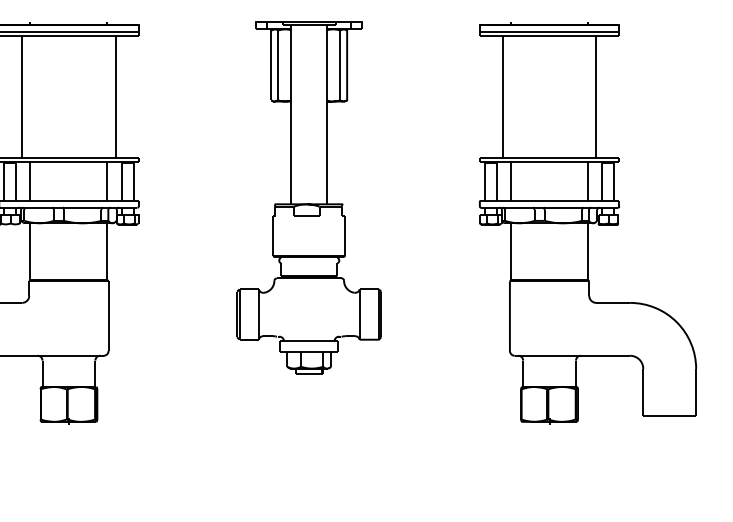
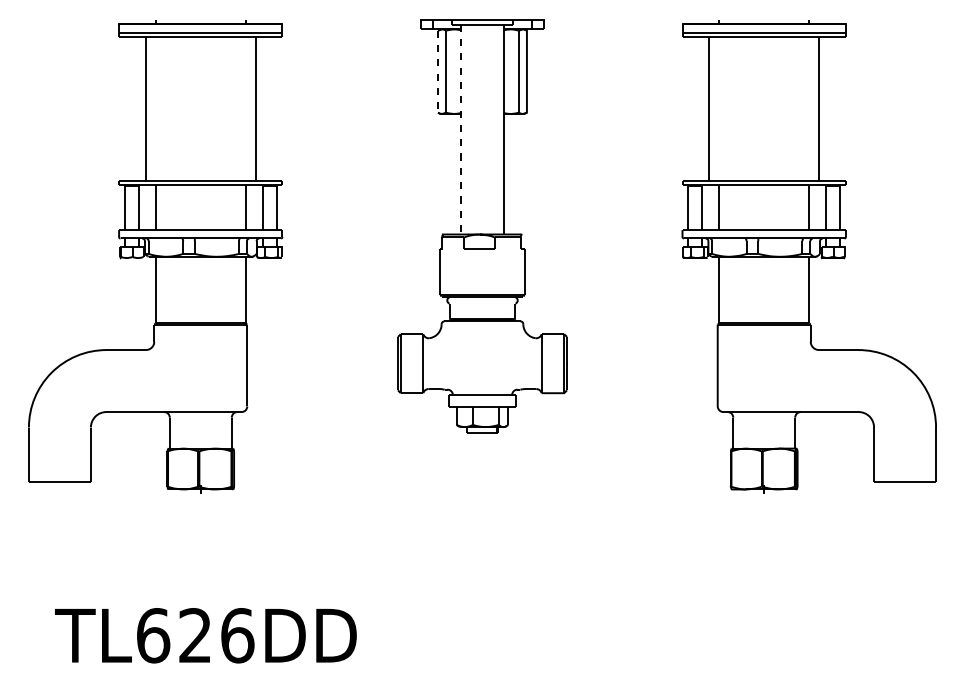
line: (271, 66) -> (438, 72), solid -> dashed
line: (291, 114) -> (461, 129), solid -> dashed

